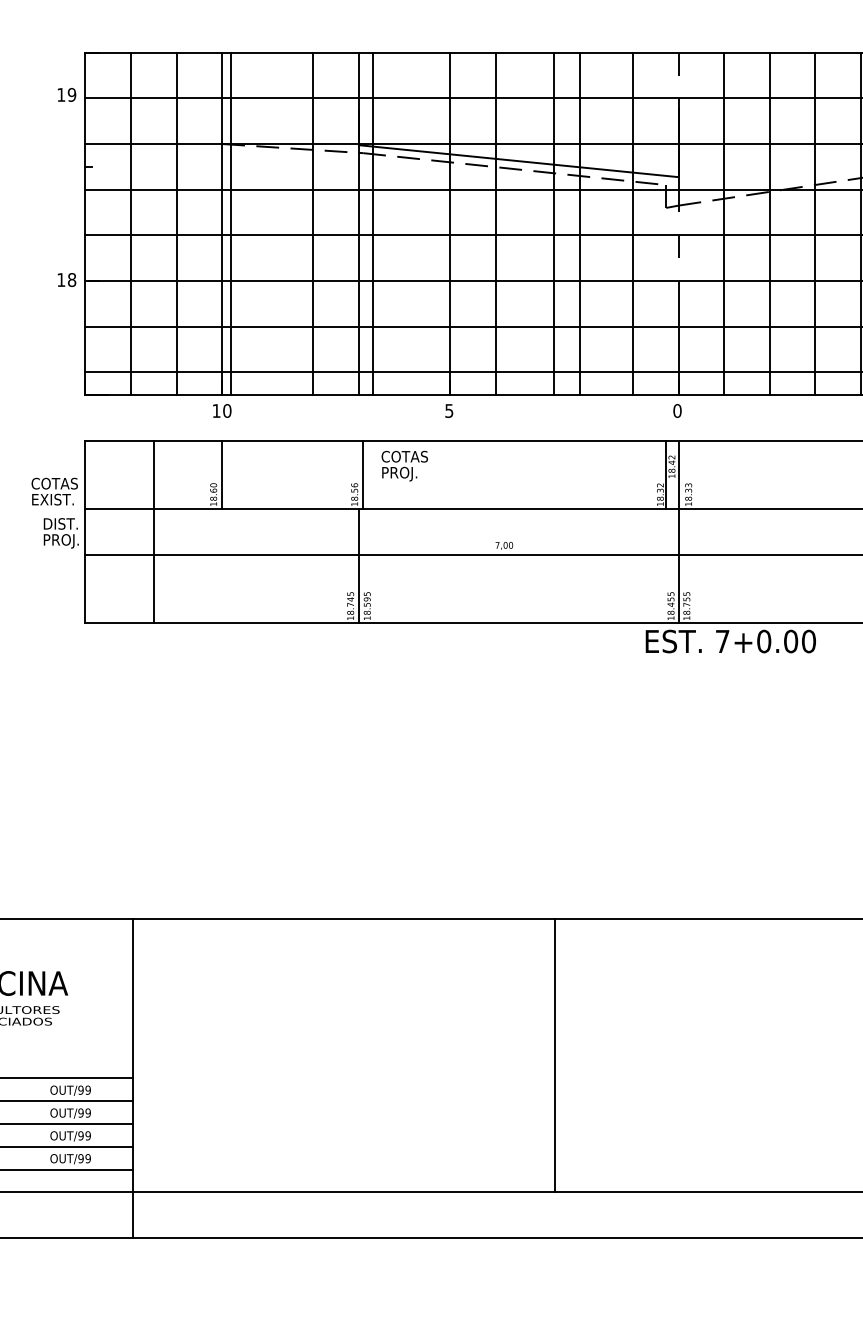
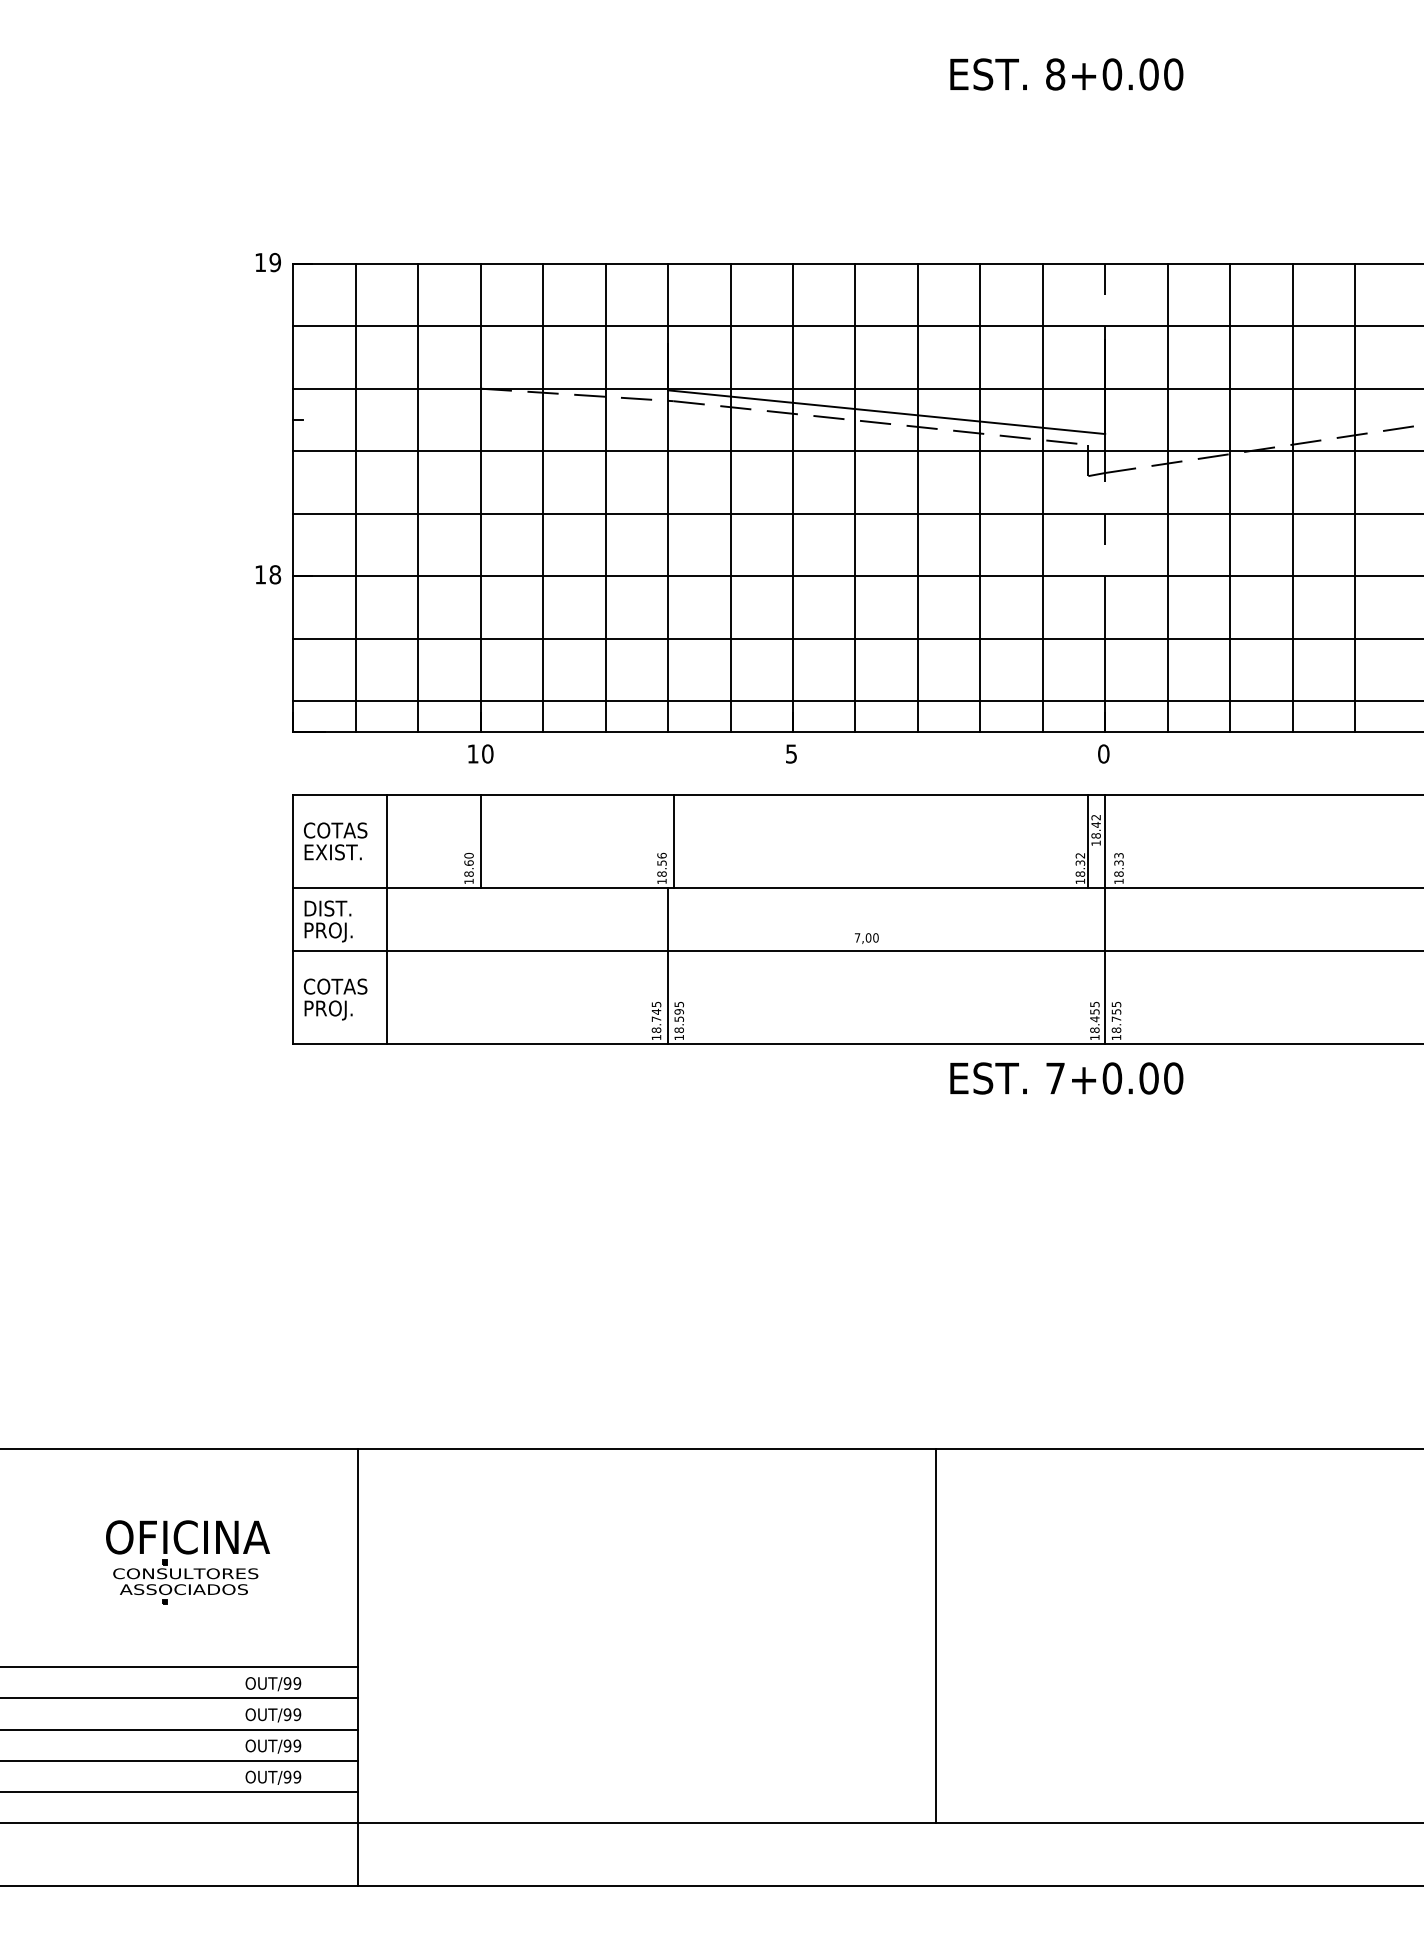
text: (66, 94) -> (267, 262), moved
line: (230, 223) -> (543, 497), moved
line: (372, 223) -> (730, 497), moved
line: (553, 223) -> (980, 497), moved
line: (579, 223) -> (917, 497), moved
text: (404, 466) -> (335, 999), moved
text: (54, 491) -> (335, 841), moved
text: (61, 533) -> (328, 921), moved
text: (730, 641) -> (1066, 1078), moved

